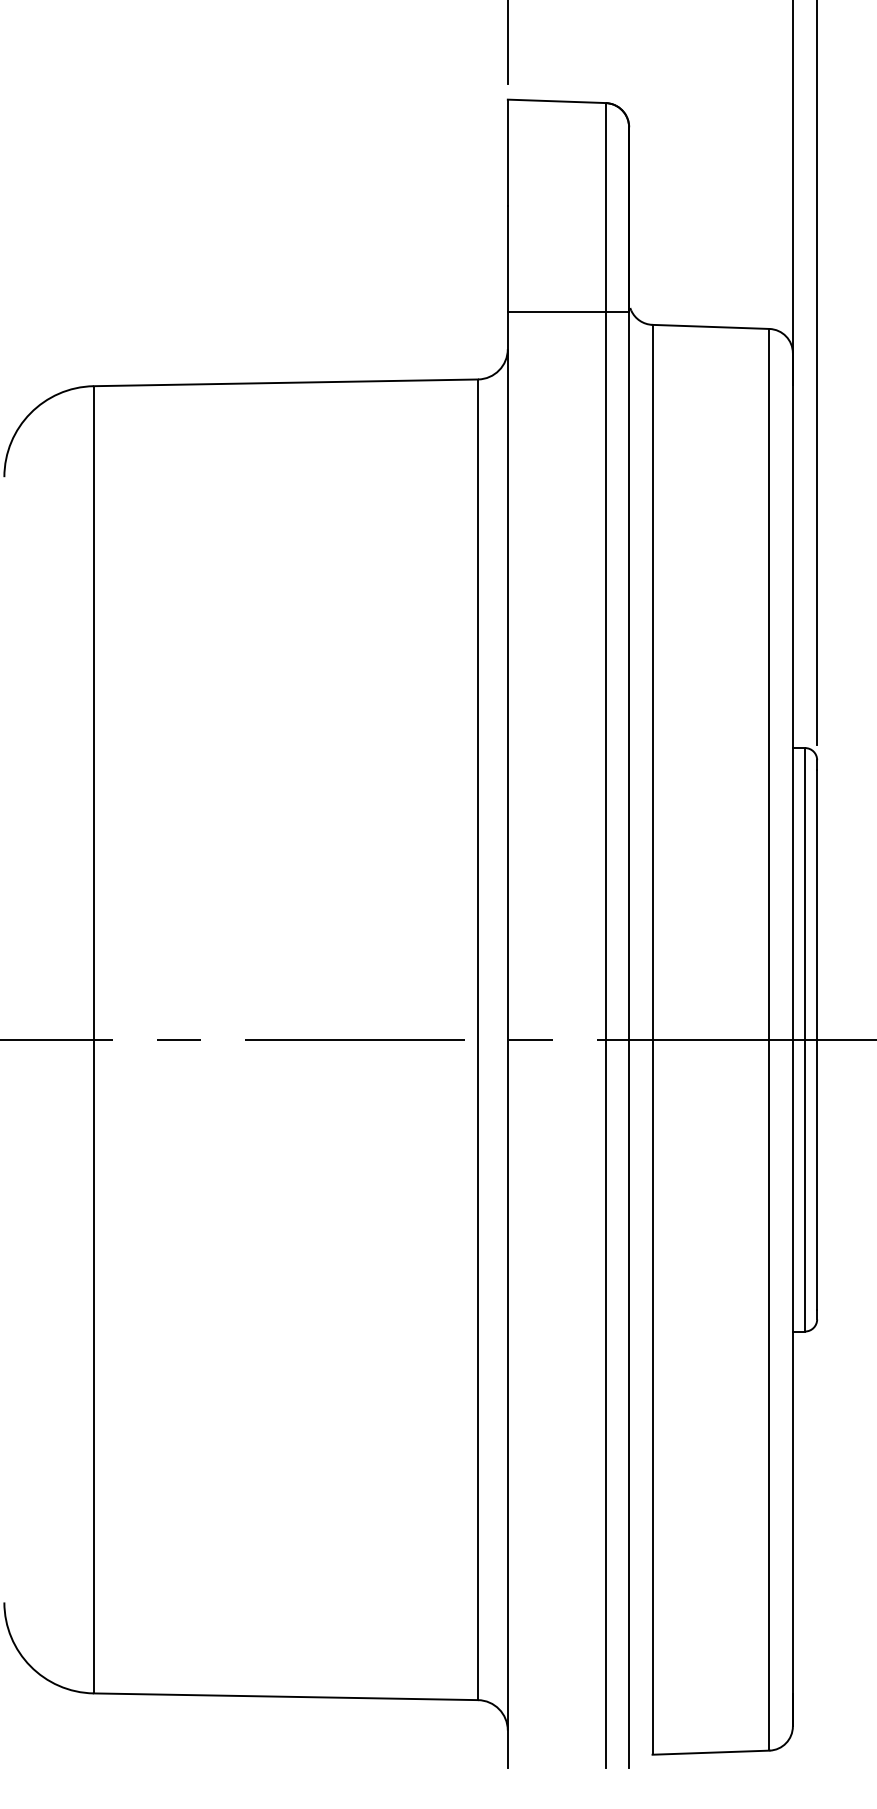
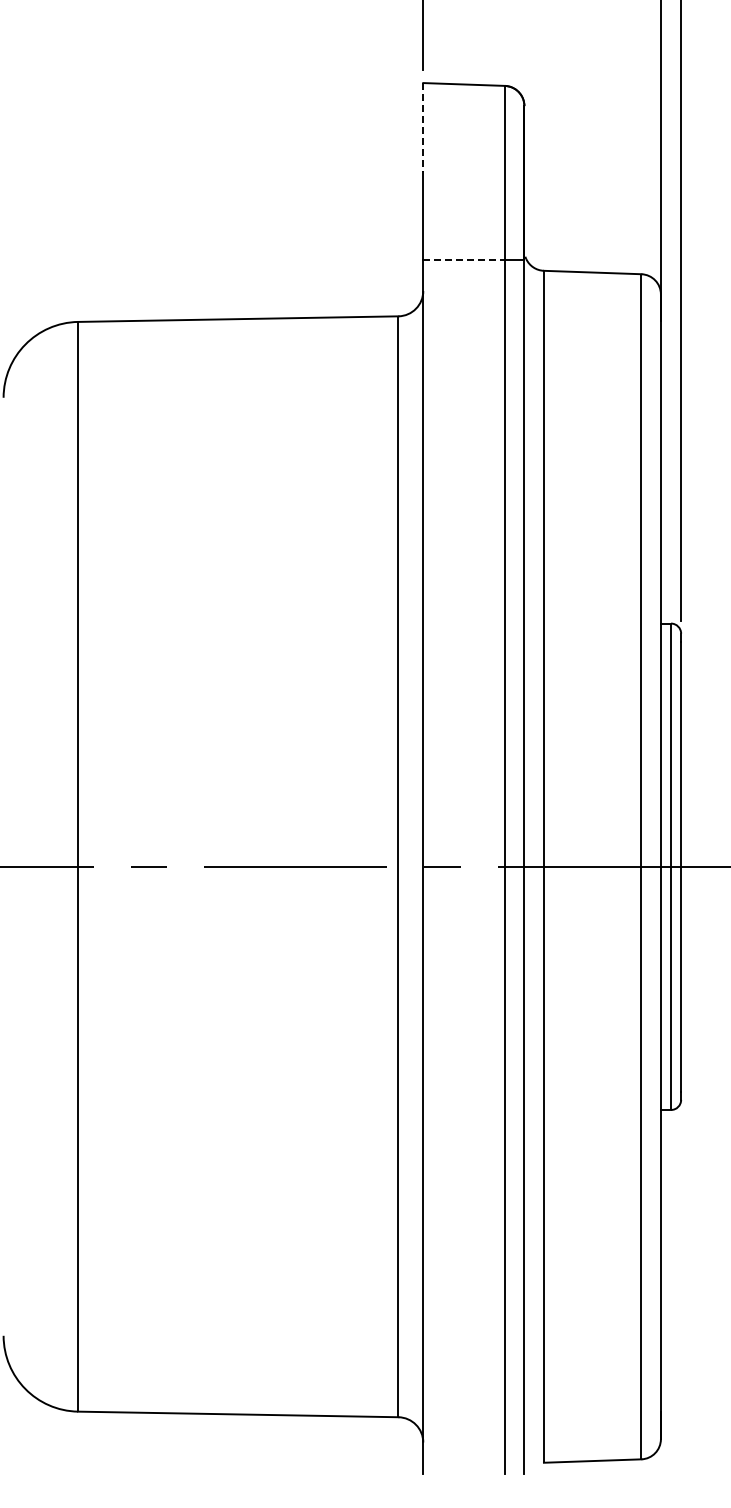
line: (508, 152) -> (423, 127), solid -> dashed
line: (557, 312) -> (464, 260), solid -> dashed

